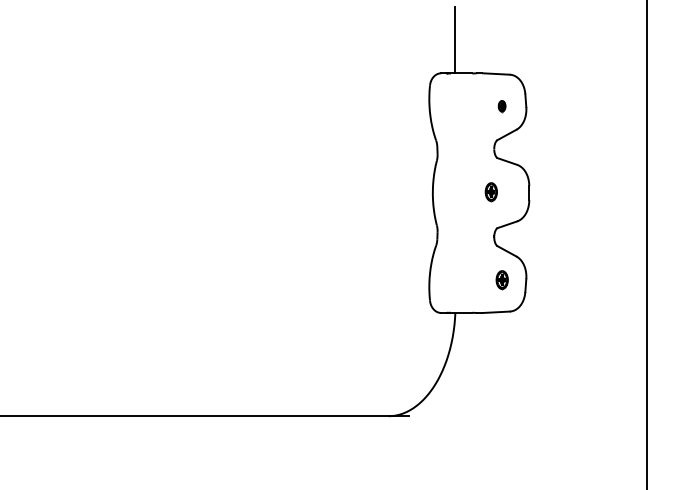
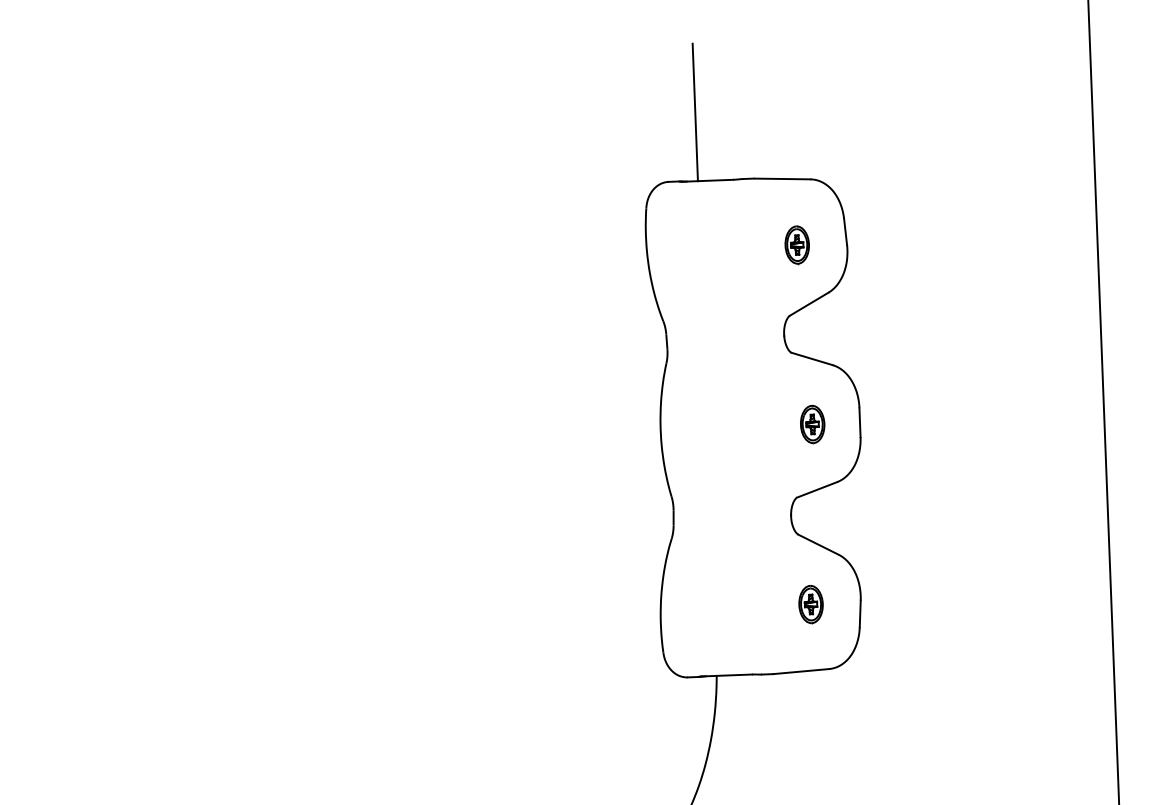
part: (501, 106) -> (795, 245), size x1.67
part: (490, 192) -> (810, 425), moved

